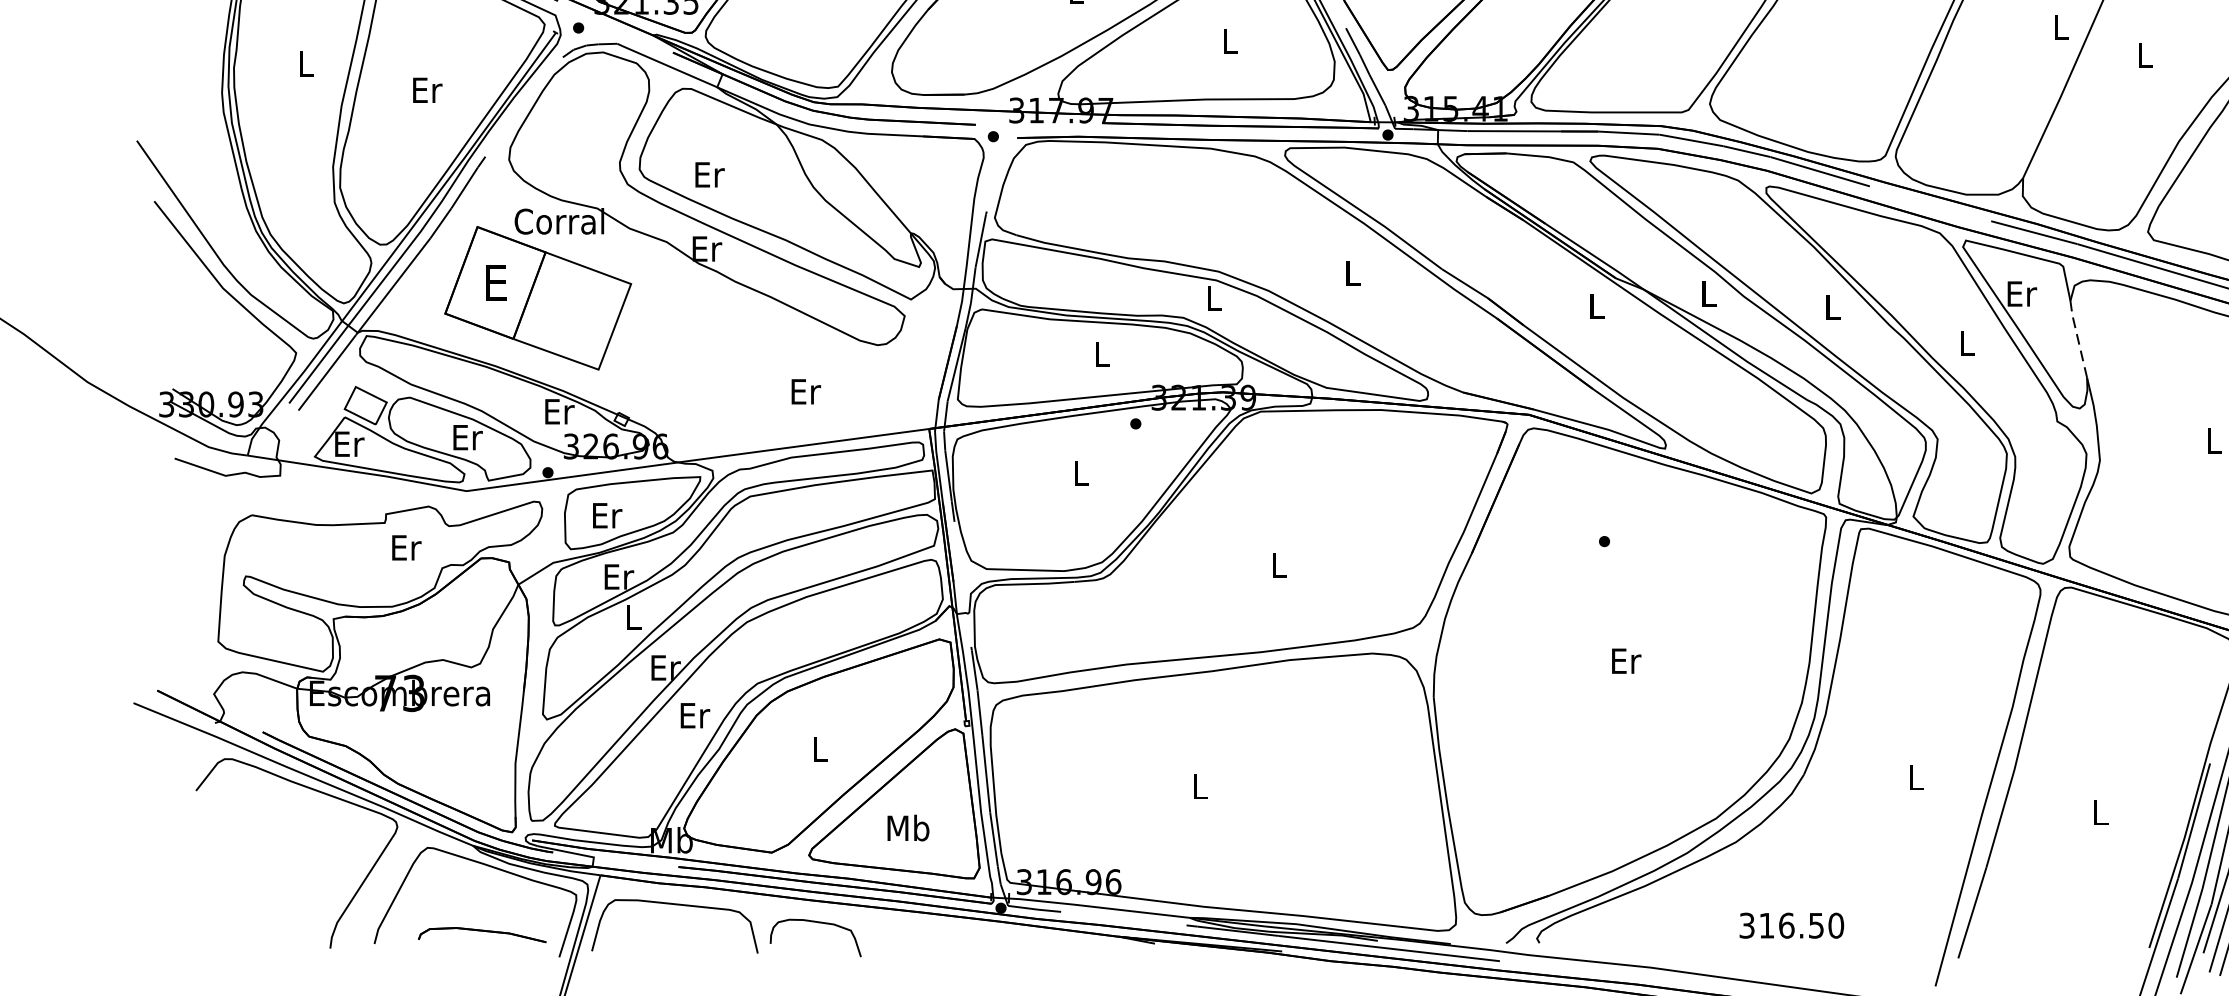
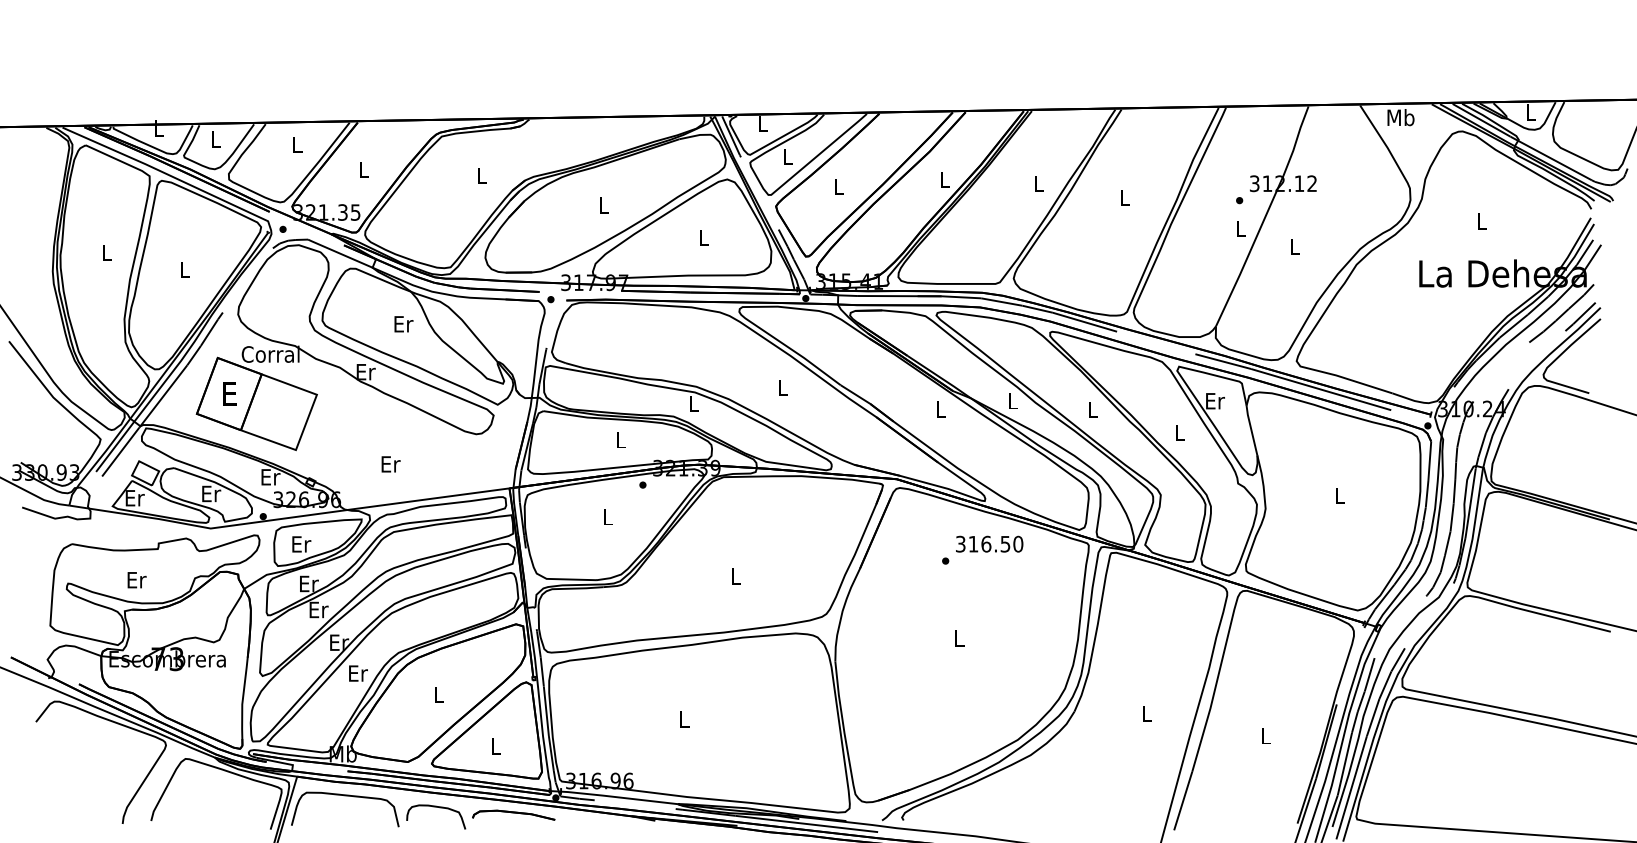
text: (427, 90) -> (185, 269), Er -> L
text: (709, 175) -> (403, 324), moved
line: (2078, 337) -> (1251, 429), dashed -> solid
text: (805, 391) -> (390, 464), moved
text: (405, 548) -> (136, 580), moved
text: (633, 616) -> (318, 609), L -> Er
text: (1625, 661) -> (959, 638), Er -> L
text: (907, 827) -> (495, 745), Mb -> L
text: (1791, 924) -> (989, 543), moved
part: (481, 933) -> (513, 814), moved

